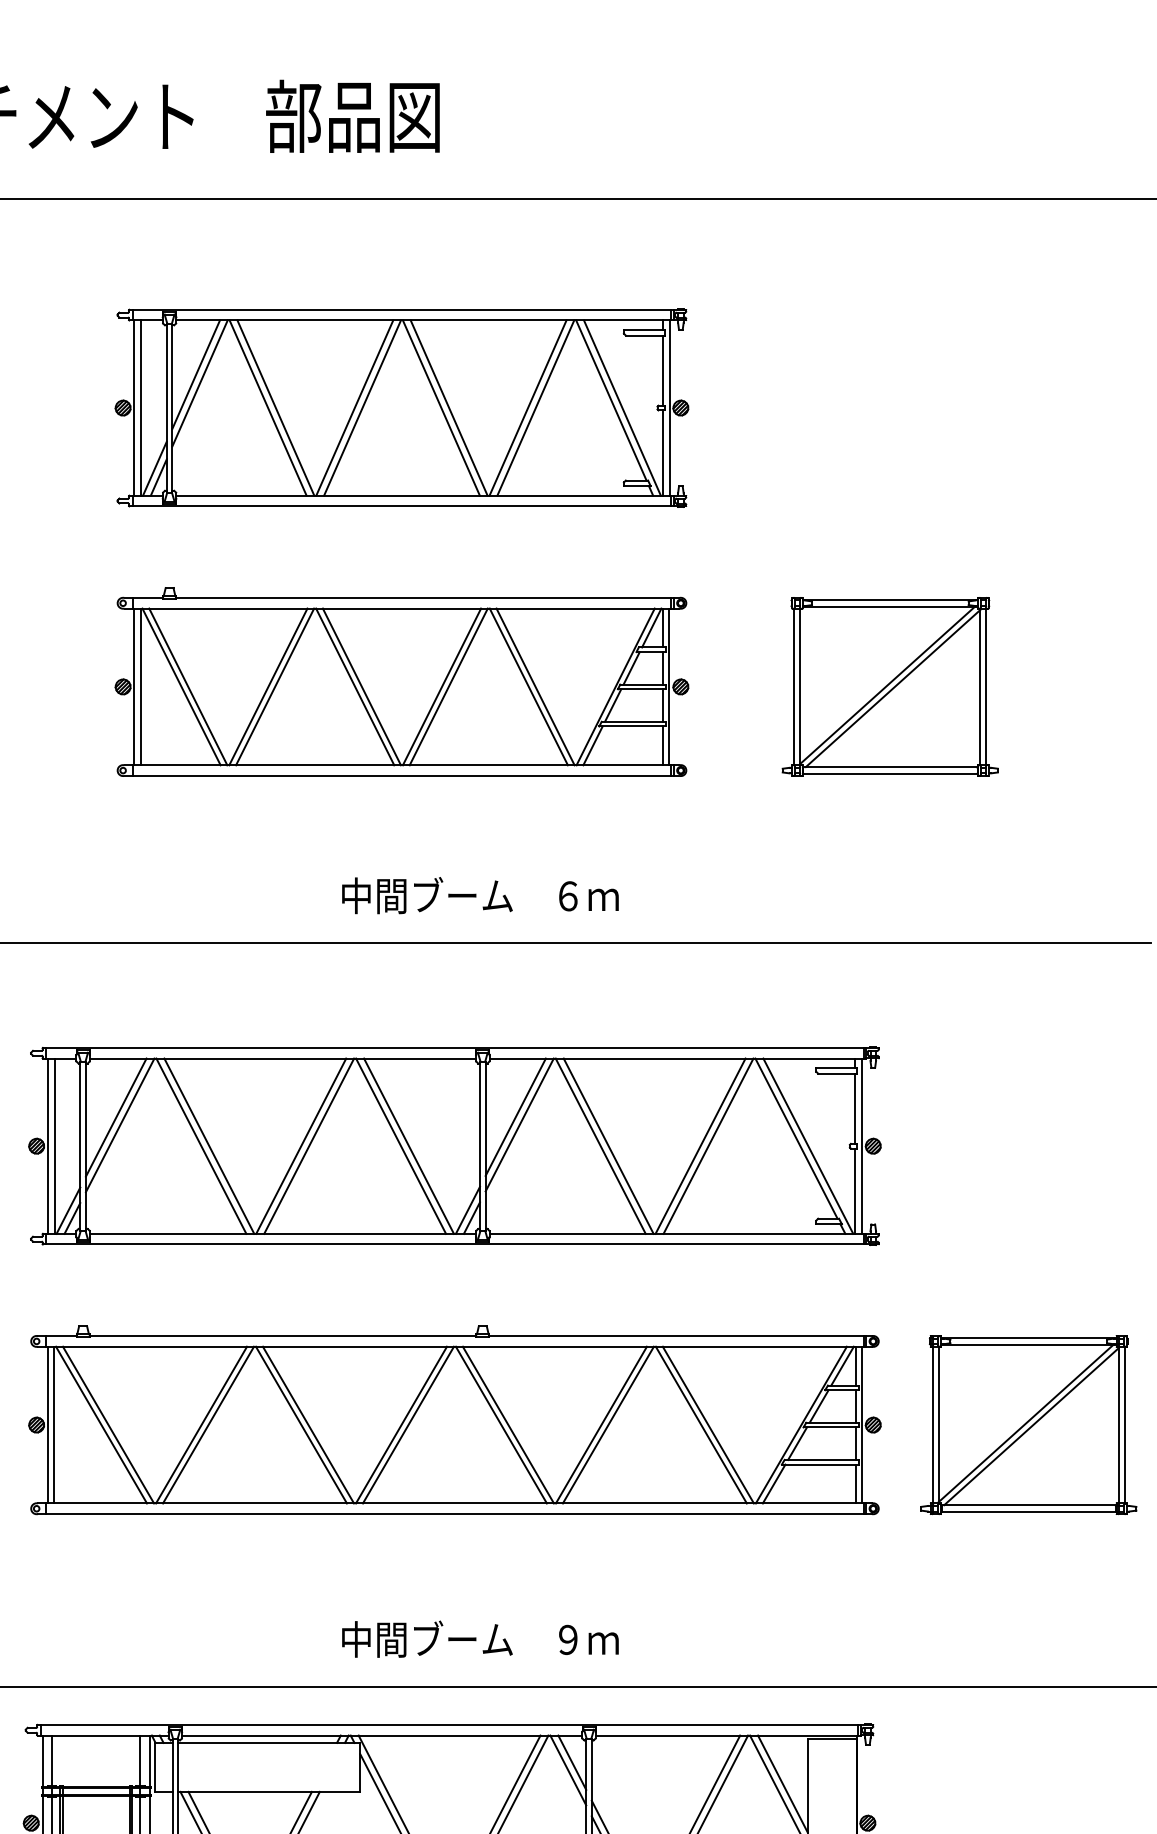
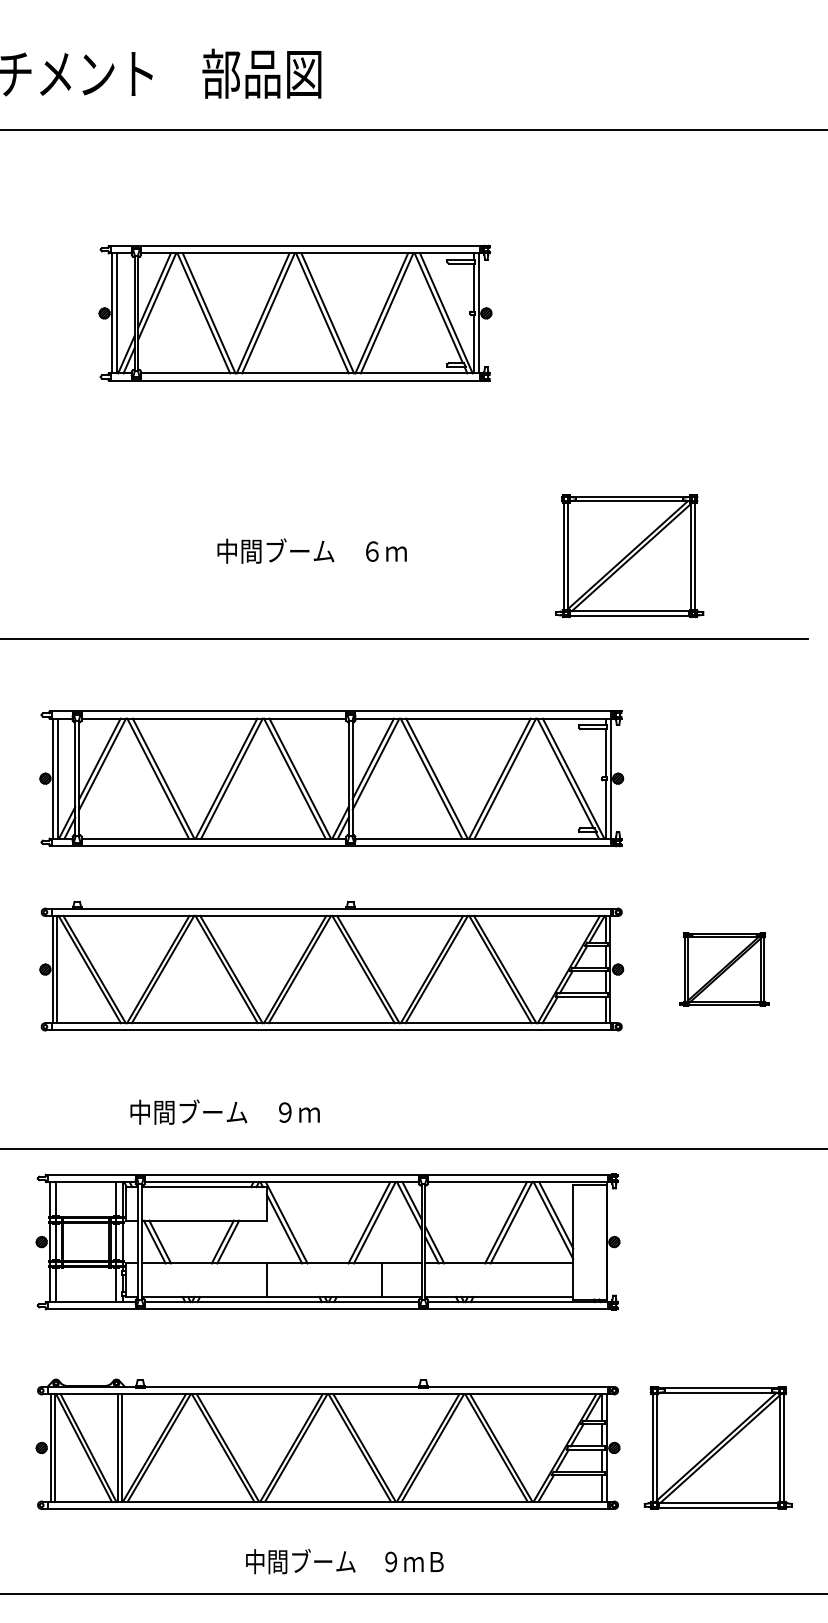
part: (402, 408) -> (295, 313), moved
part: (402, 681) -> (295, 460), removed
part: (889, 687) -> (629, 556), moved
text: (479, 894) -> (311, 550), moved
part: (1028, 1424) -> (724, 969), size x0.6
text: (479, 1638) -> (224, 1111), moved

